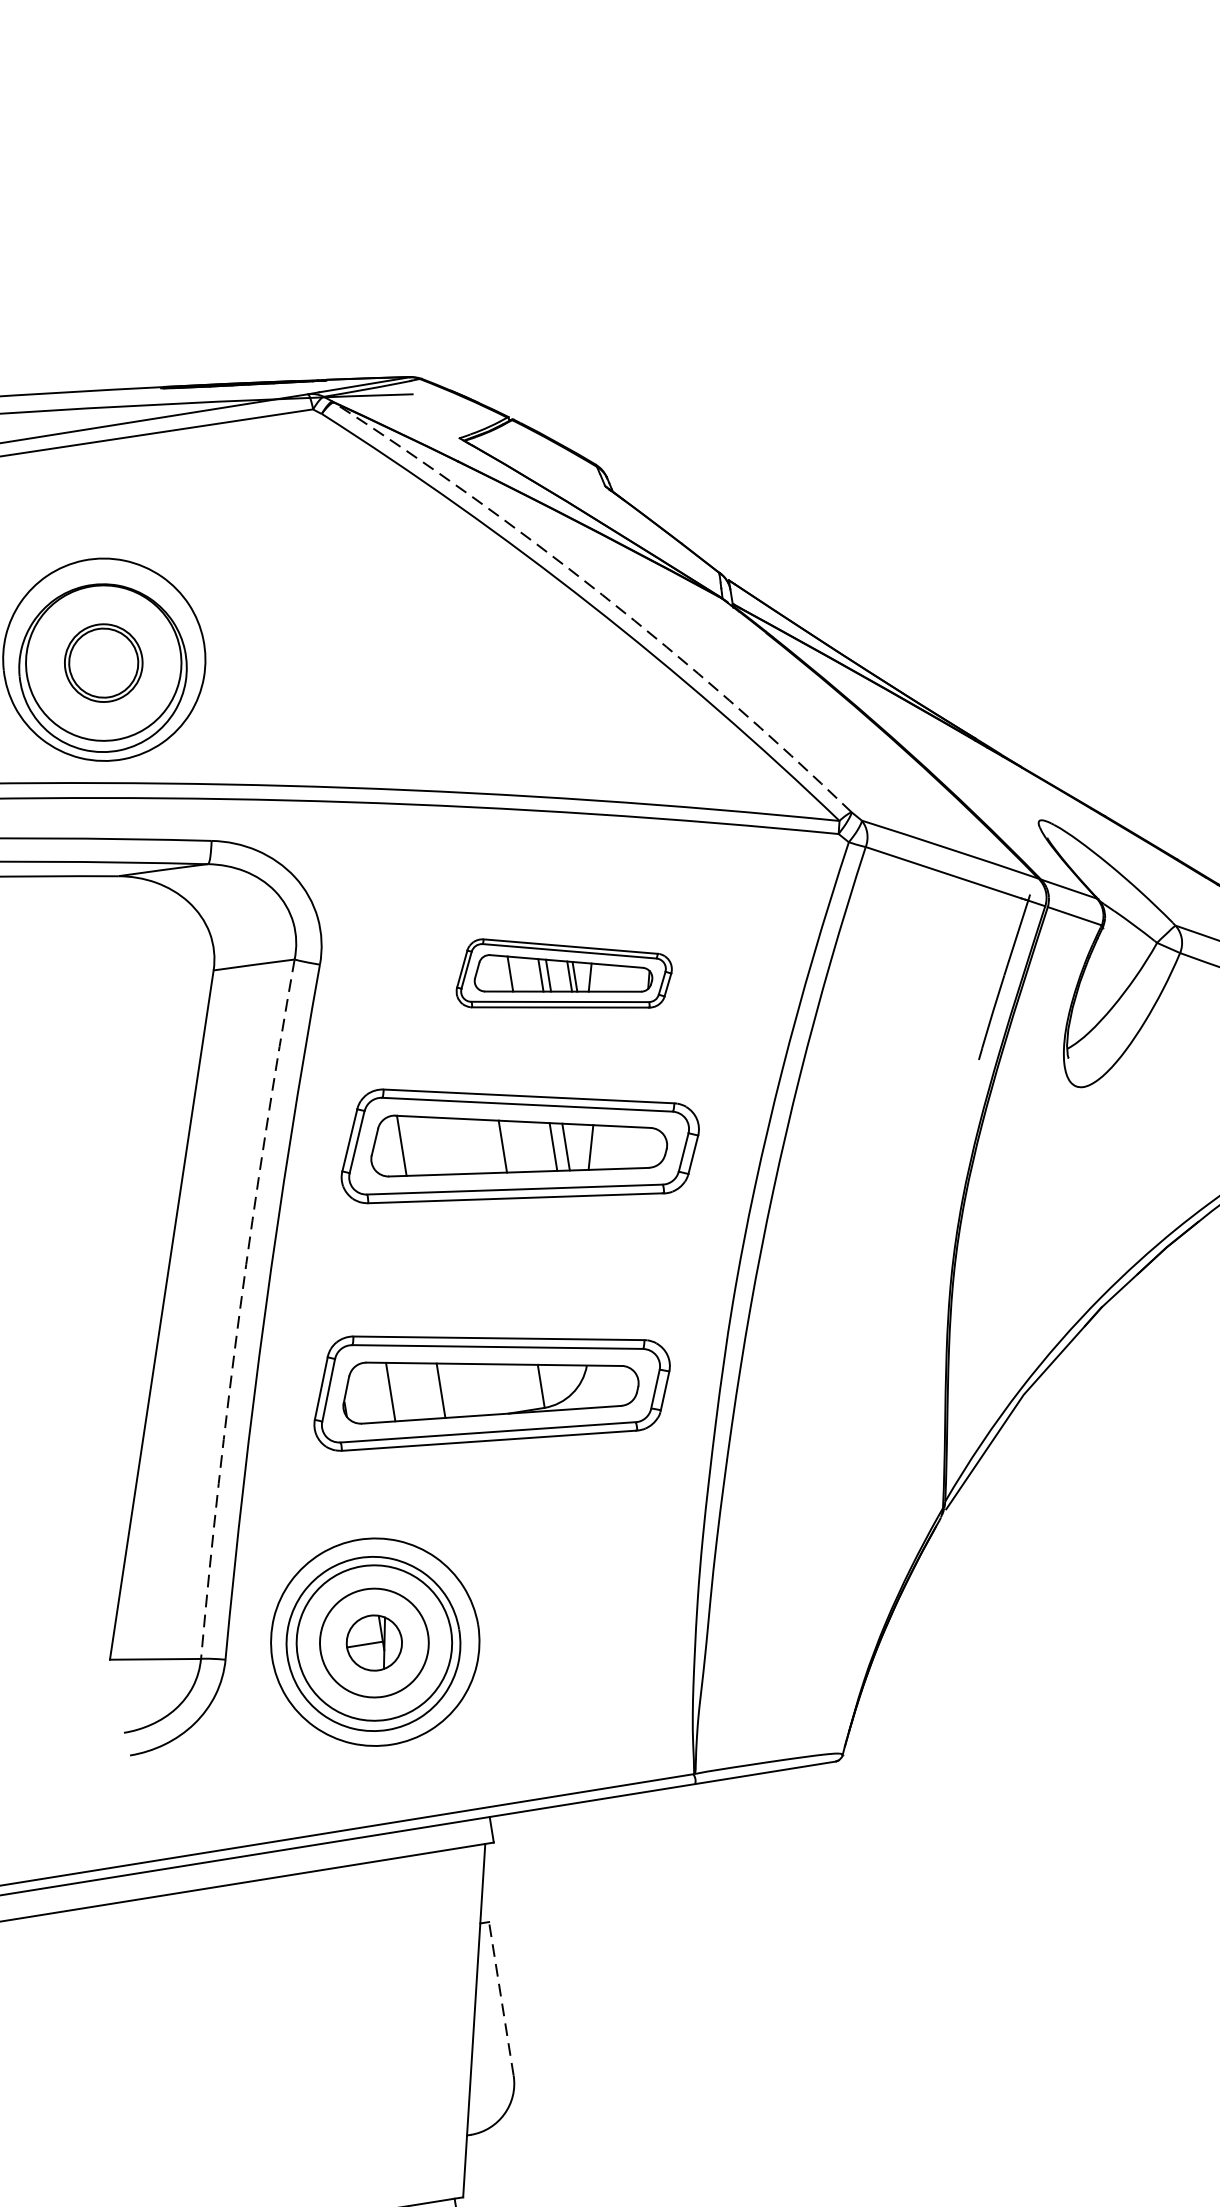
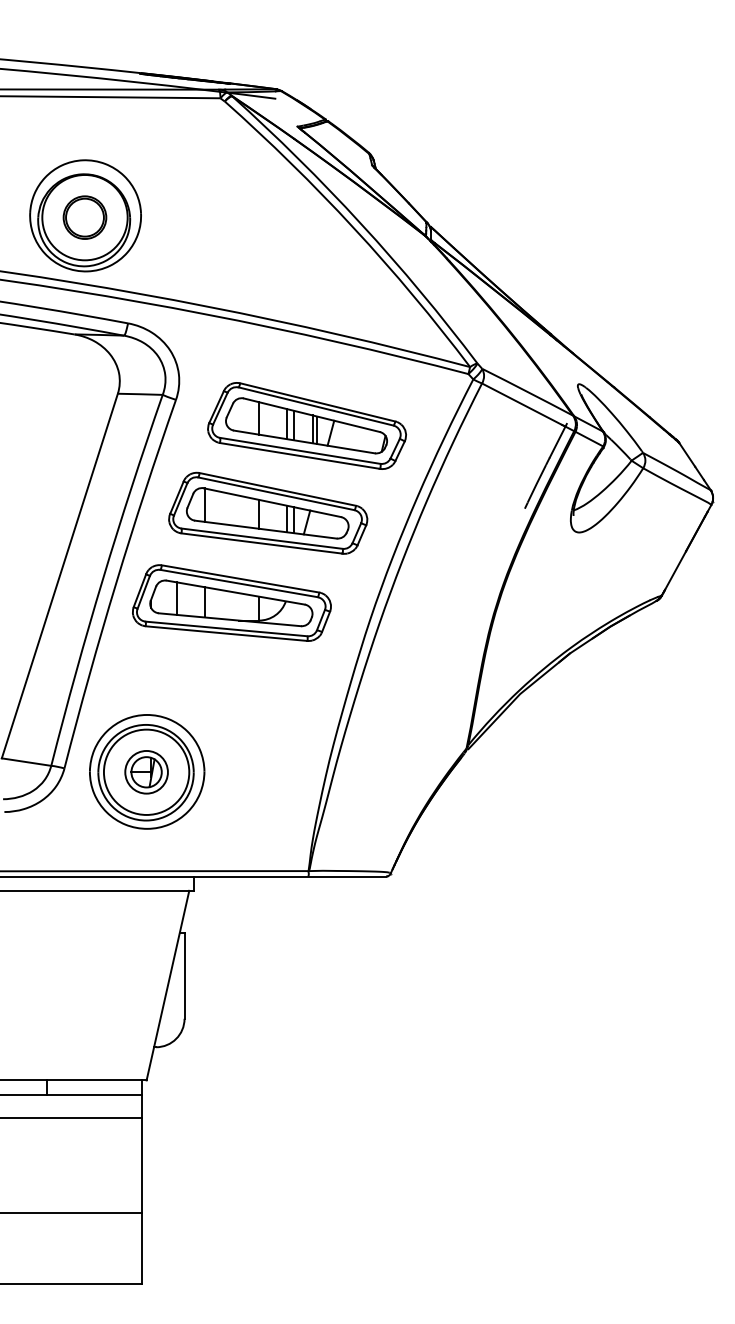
arc: (602, 593) -> (361, 223), dashed -> solid
part: (562, 973) -> (306, 425), size x1.67
arc: (239, 1308) -> (102, 579), dashed -> solid
part: (489, 1383) -> (231, 602), moved
circle: (373, 1641) -> (146, 771), size x0.71
line: (501, 1999) -> (184, 976), dashed -> solid

